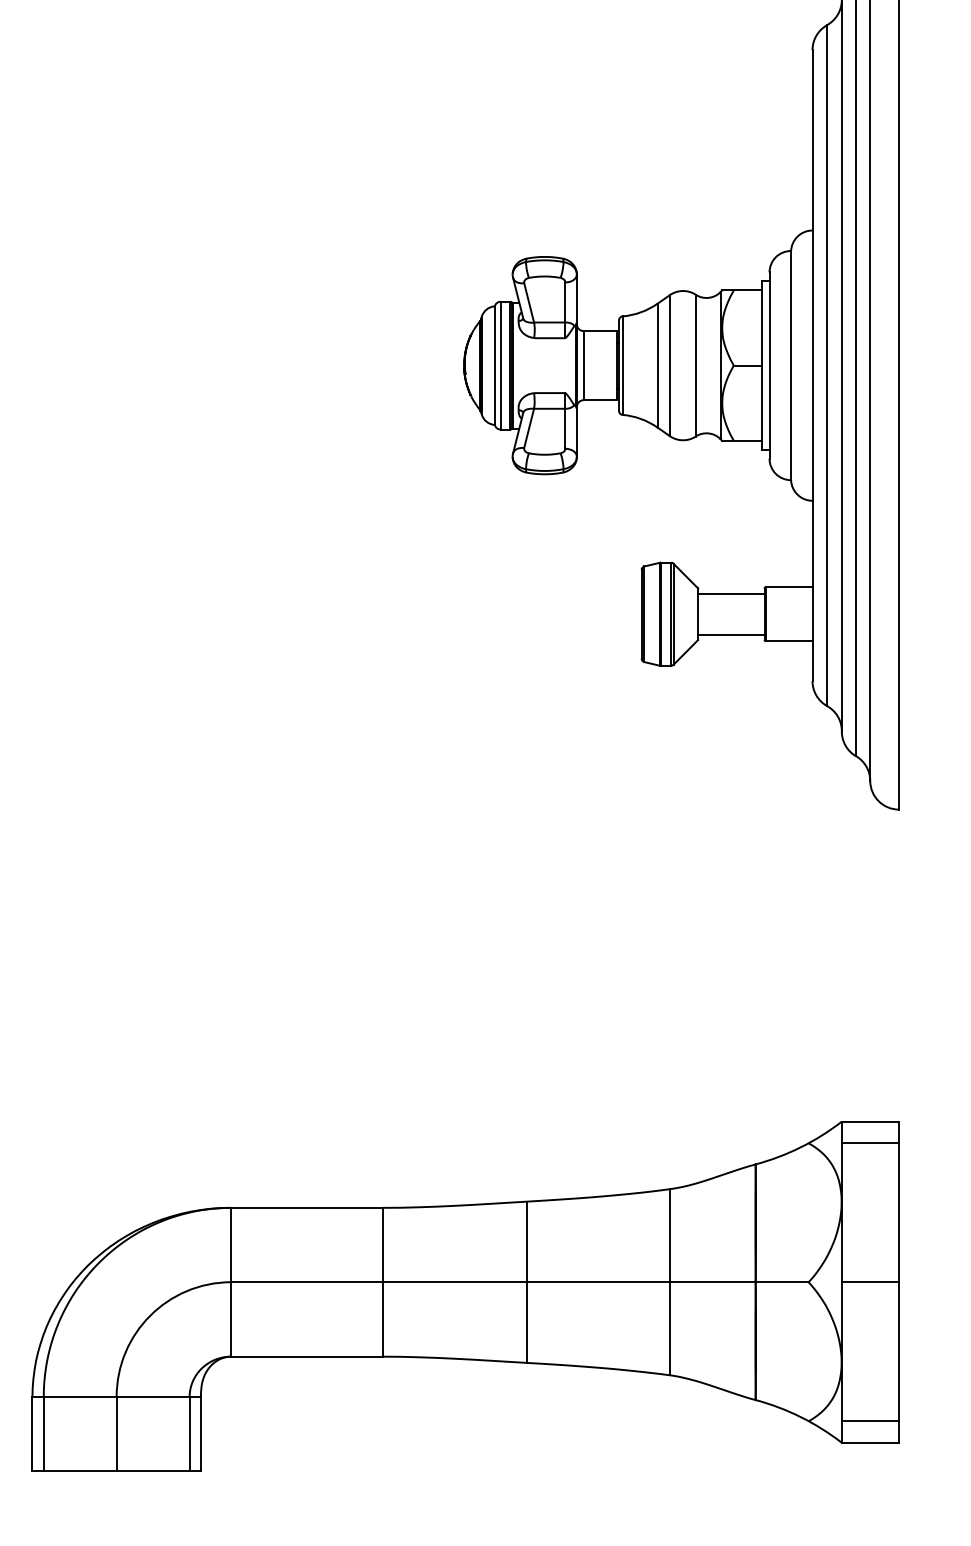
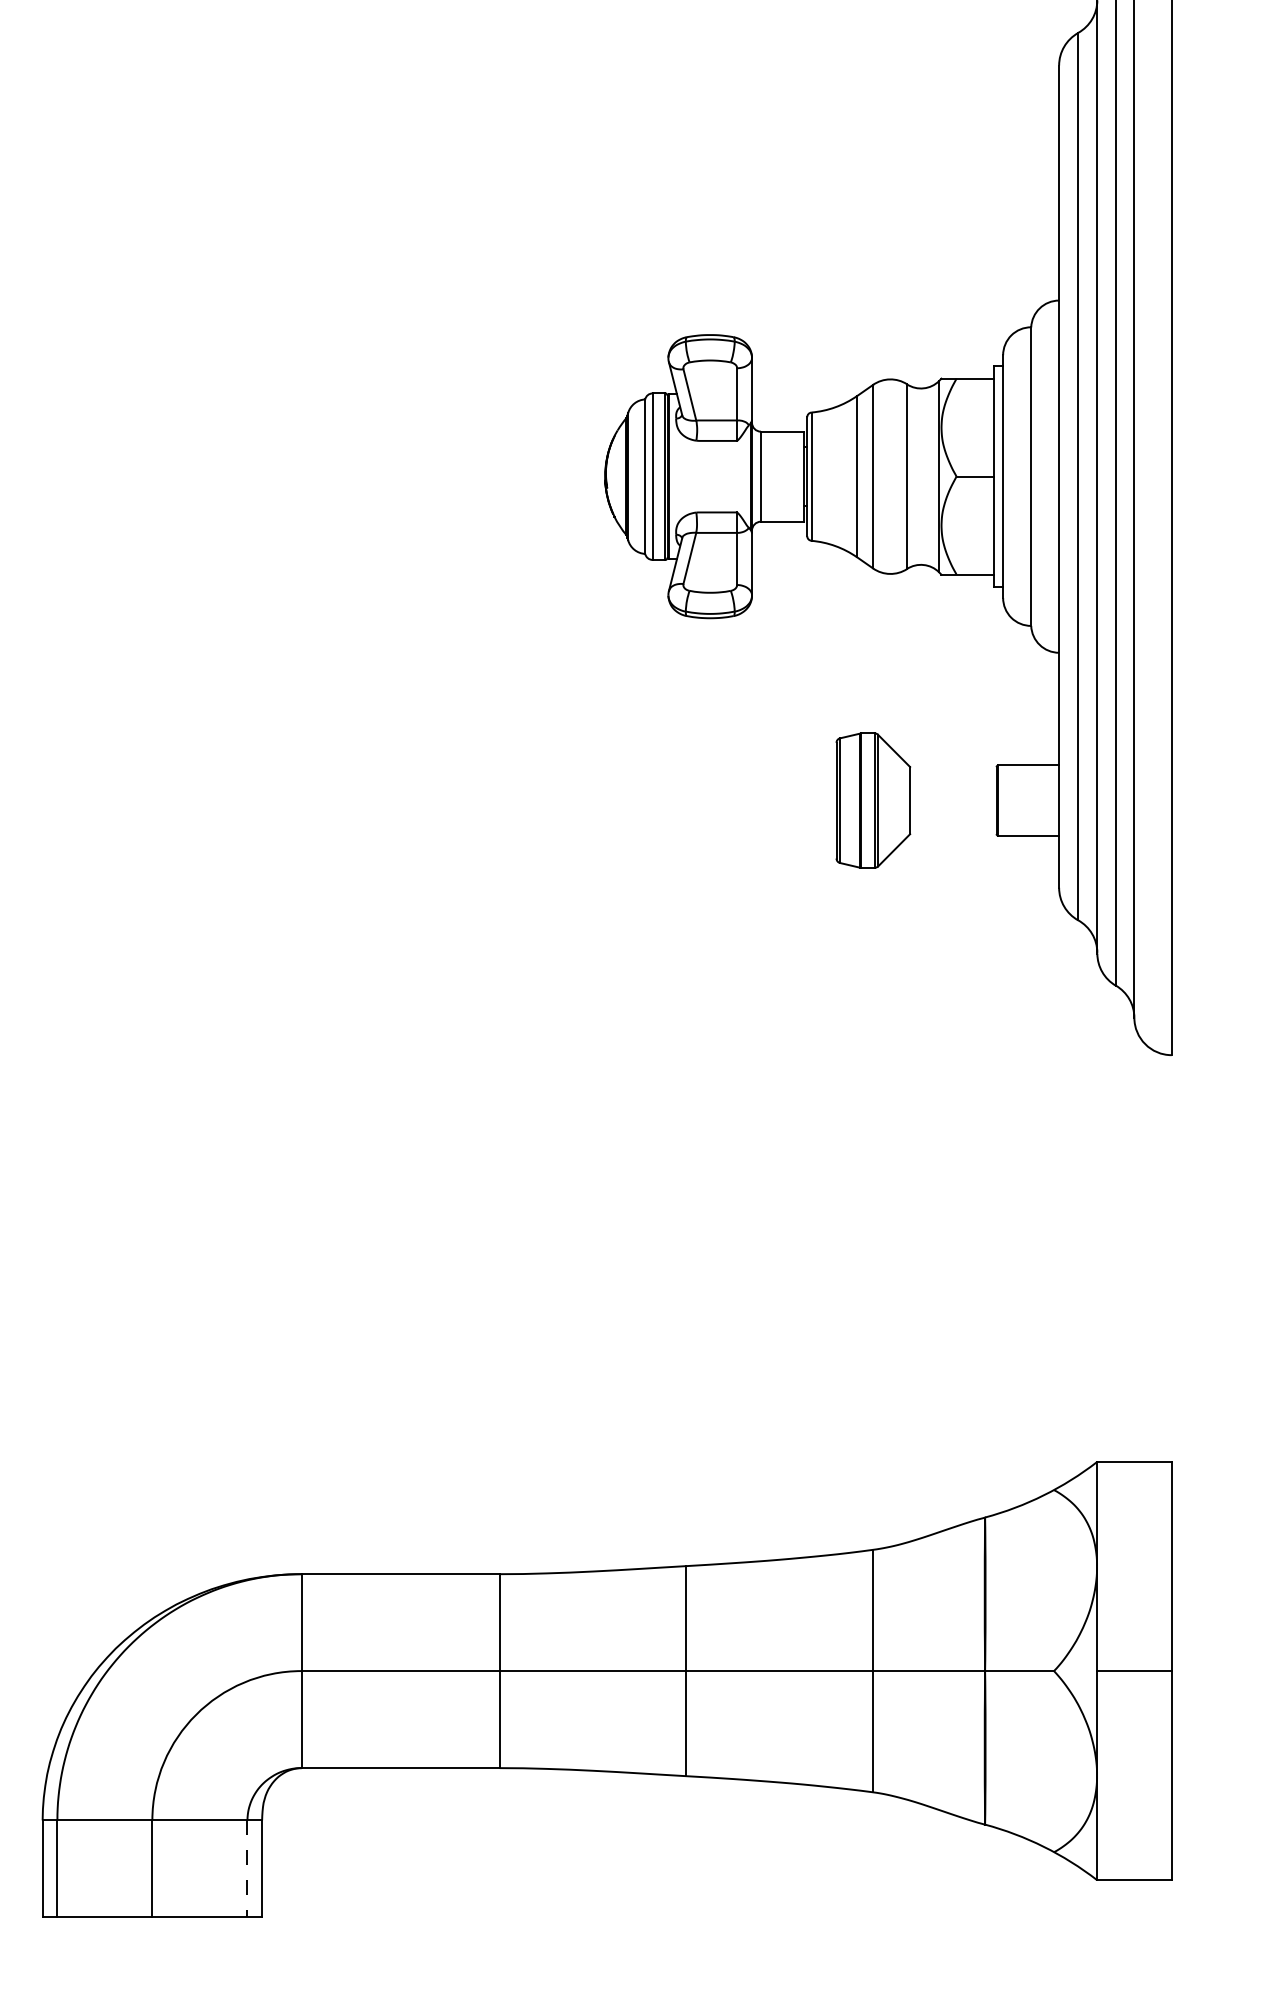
line: (731, 594) -> (953, 774), removed
line: (731, 634) -> (953, 827), removed
line: (870, 1143) -> (1134, 1490), removed
line: (870, 1421) -> (1134, 1852), removed
line: (189, 1434) -> (247, 1869), solid -> dashed

